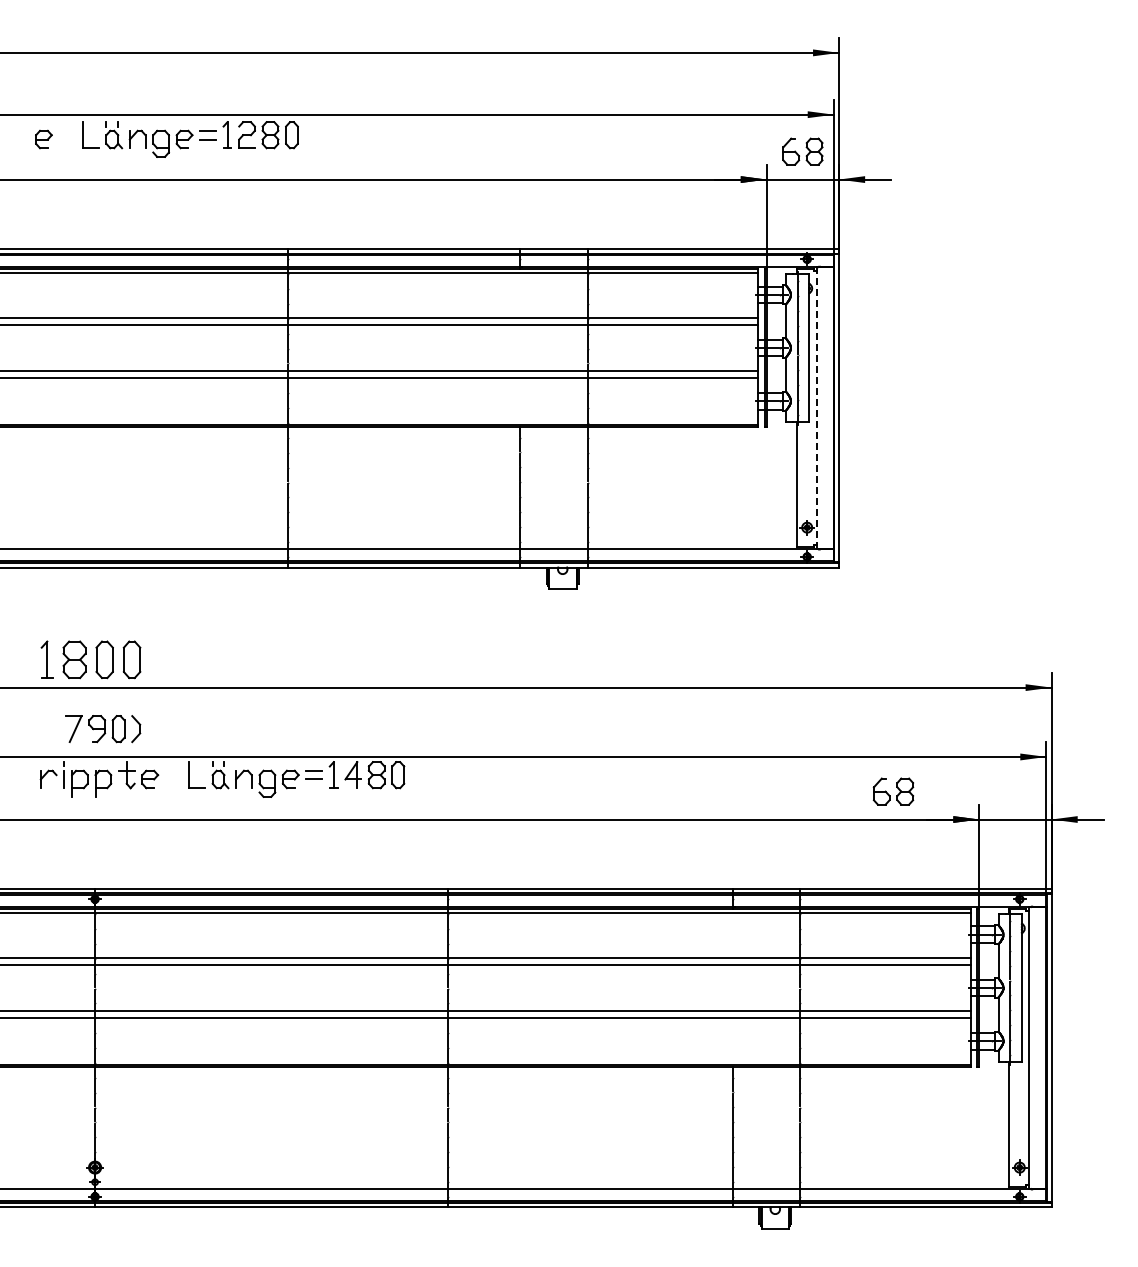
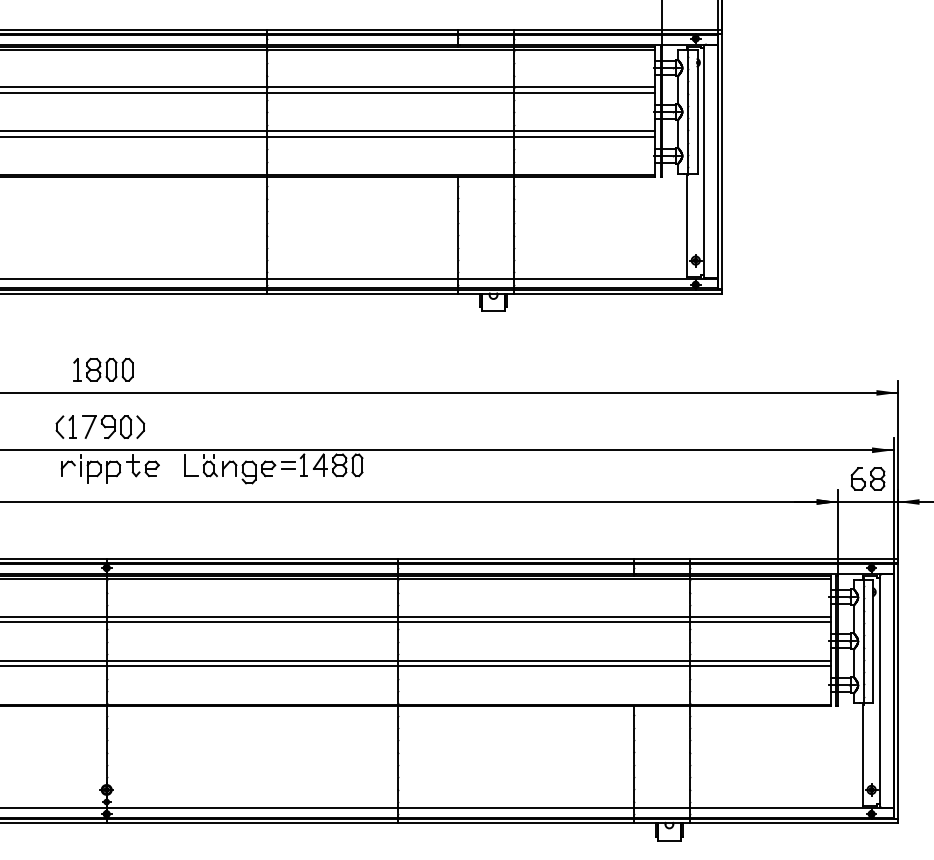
line: (816, 408) -> (703, 162), dashed -> solid
part: (91, 659) -> (103, 369), size x0.71
part: (53, 729) -> (72, 427), added
part: (893, 791) -> (868, 478), moved

